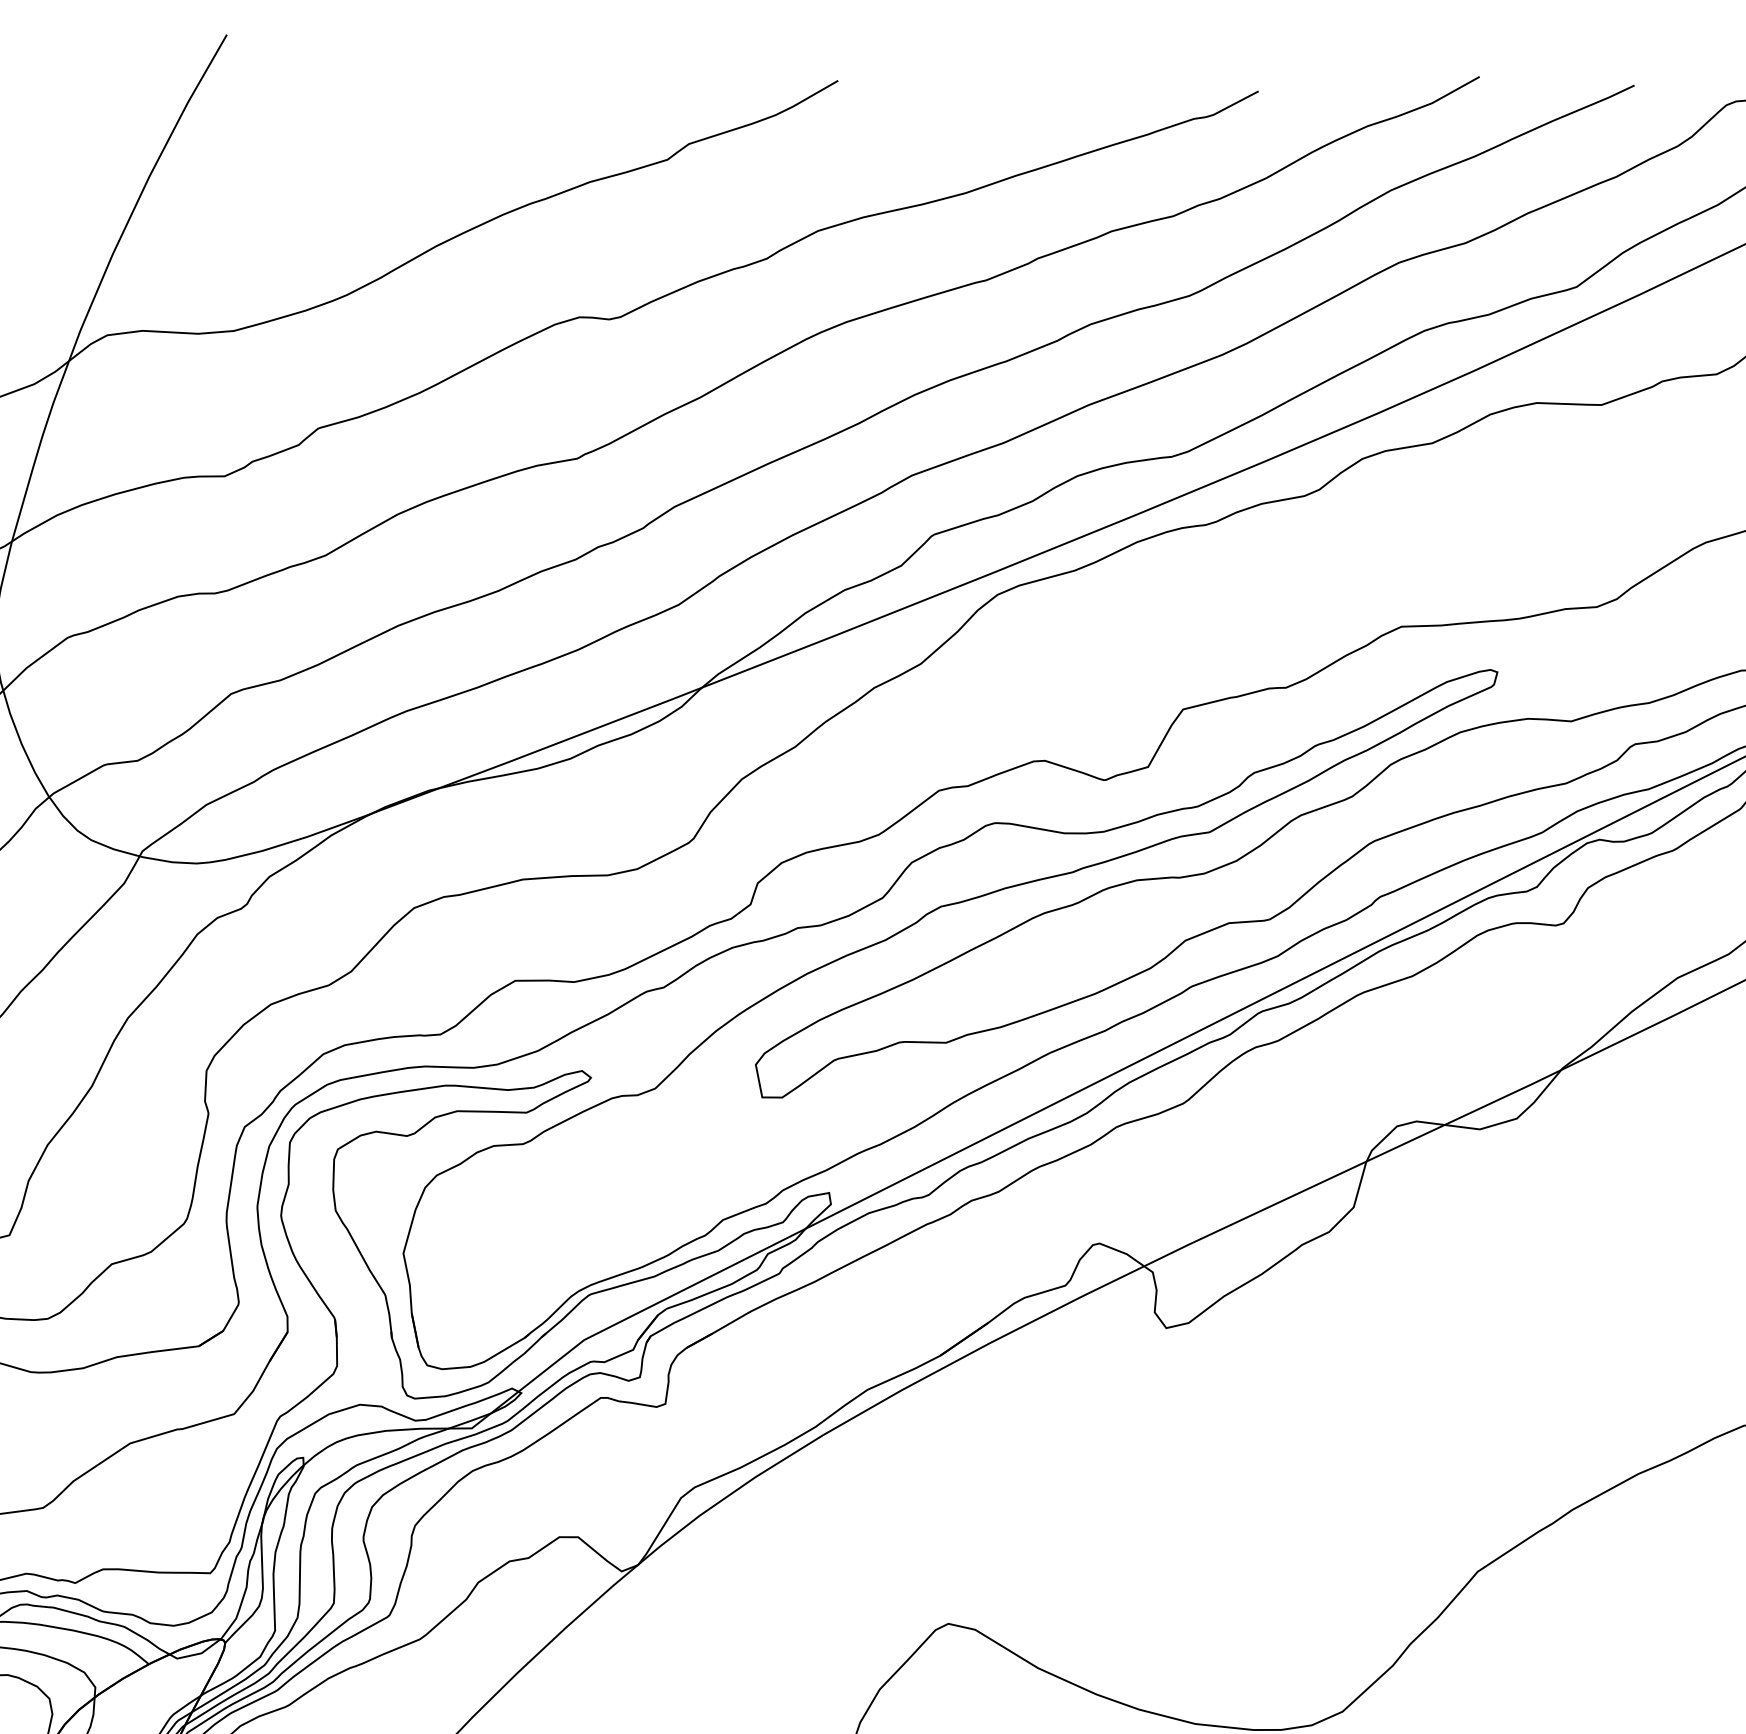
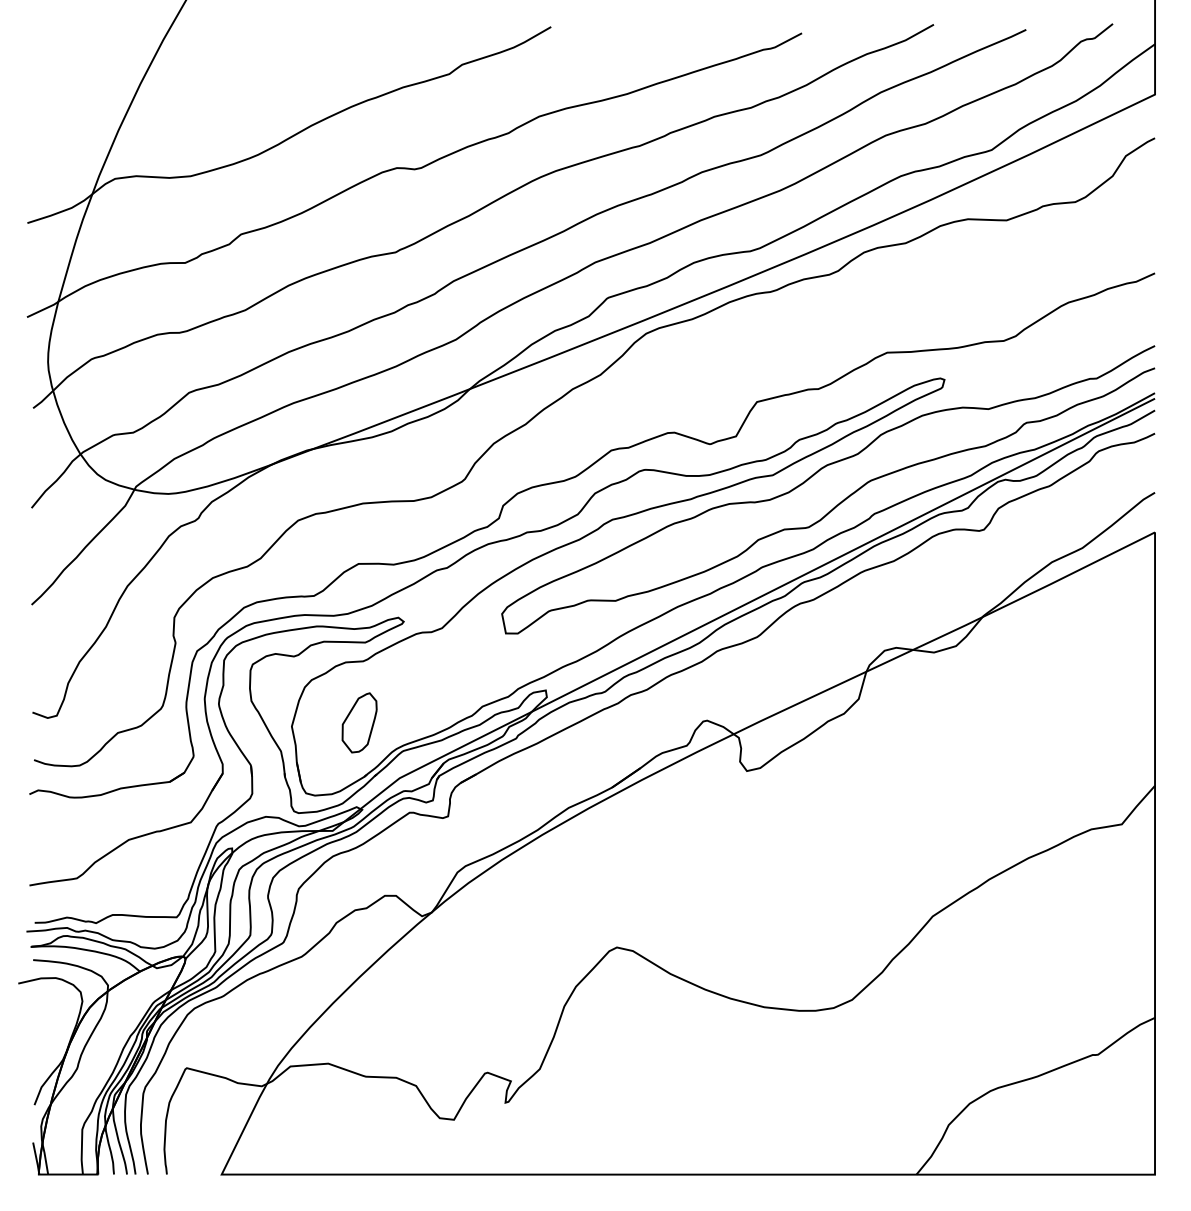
part: (516, 1246) -> (359, 722), added

